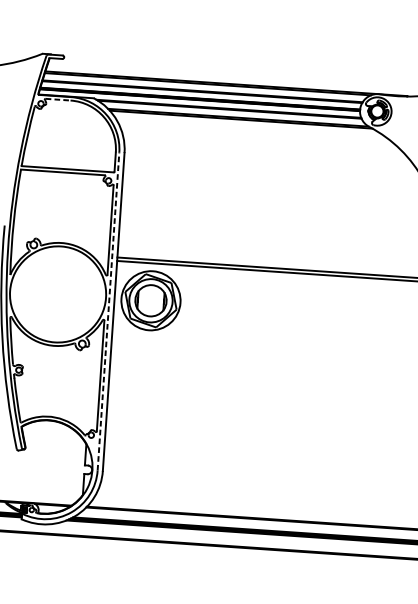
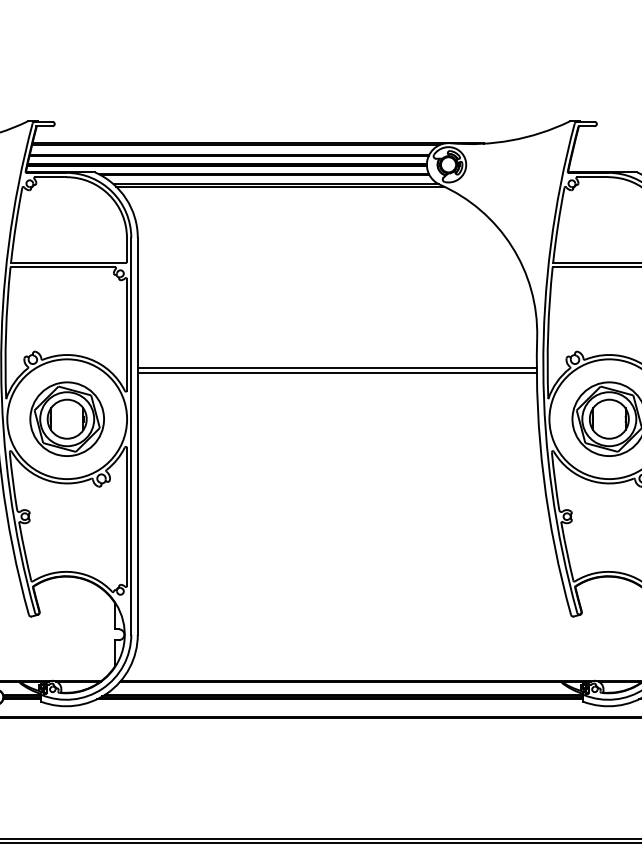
line: (57, 99) -> (50, 177), dashed -> solid
part: (150, 300) -> (66, 418), moved
line: (108, 310) -> (131, 435), dashed -> solid

